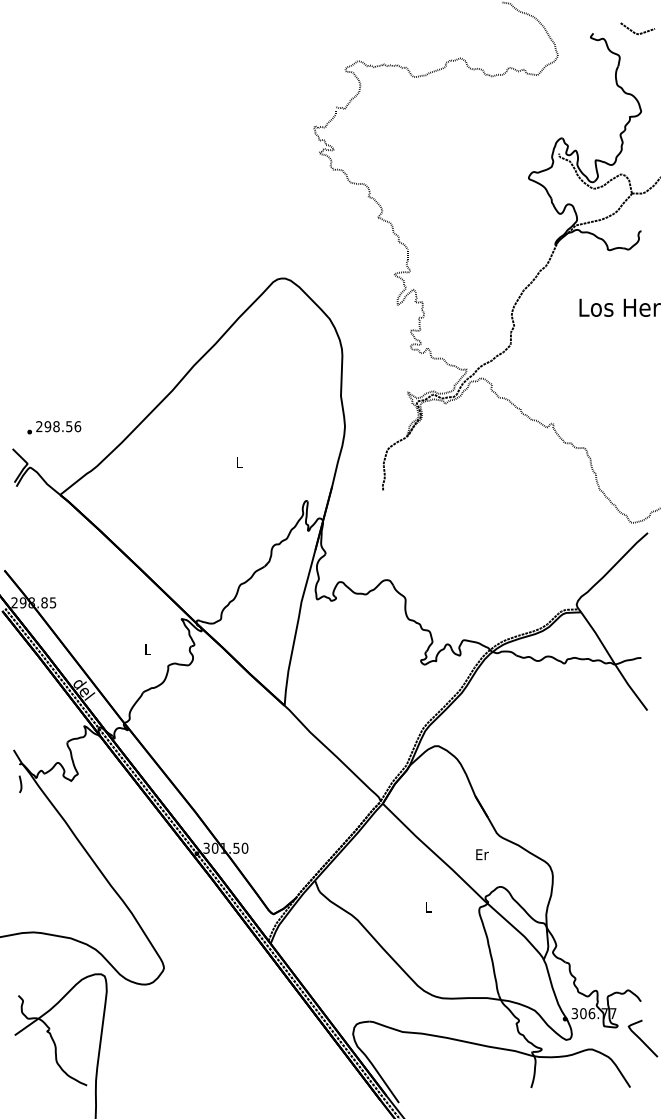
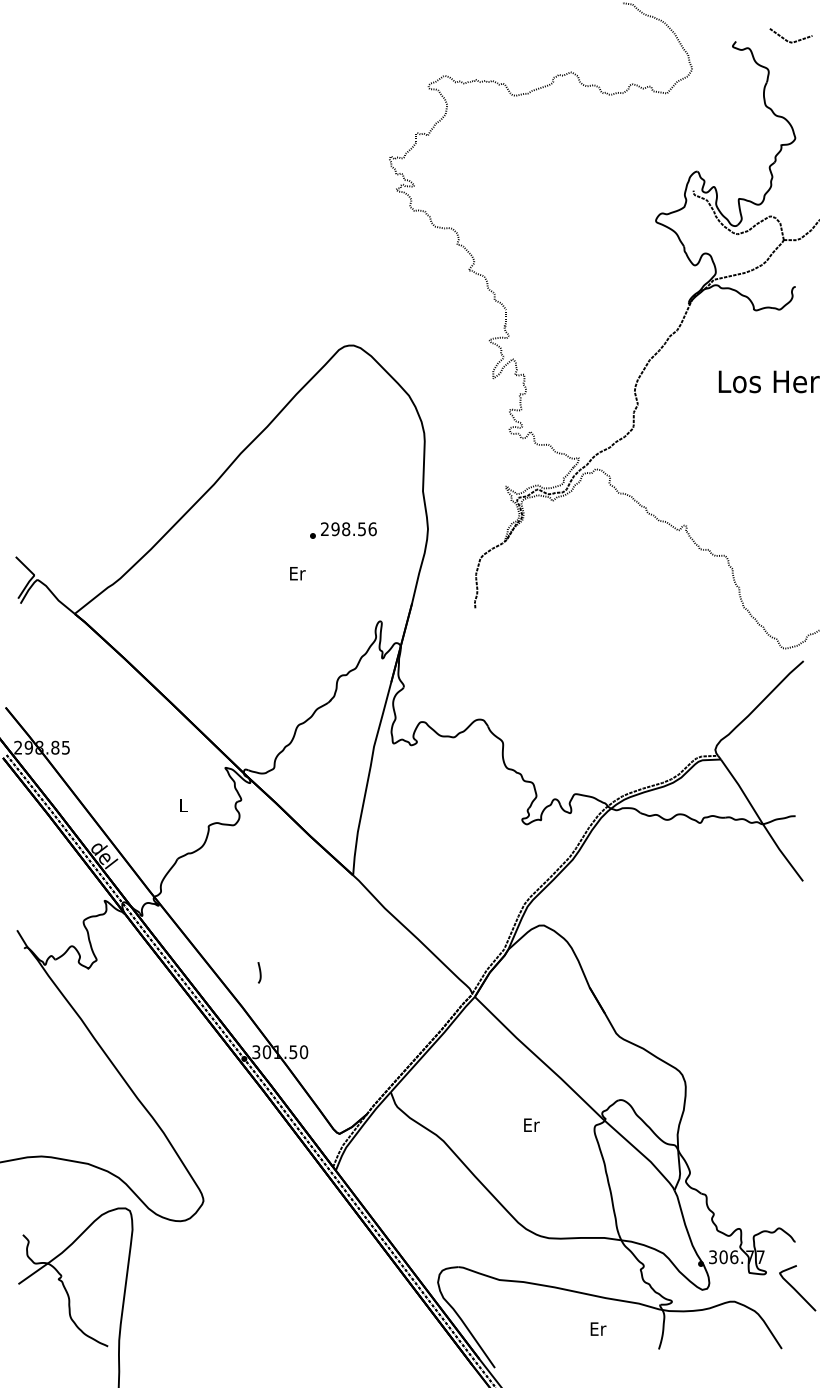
text: (54, 427) -> (343, 530), moved
text: (239, 462) -> (297, 573), L -> Er
curve: (20, 784) -> (259, 972), moved
text: (482, 854) -> (598, 1328), moved
text: (428, 906) -> (531, 1124), L -> Er

